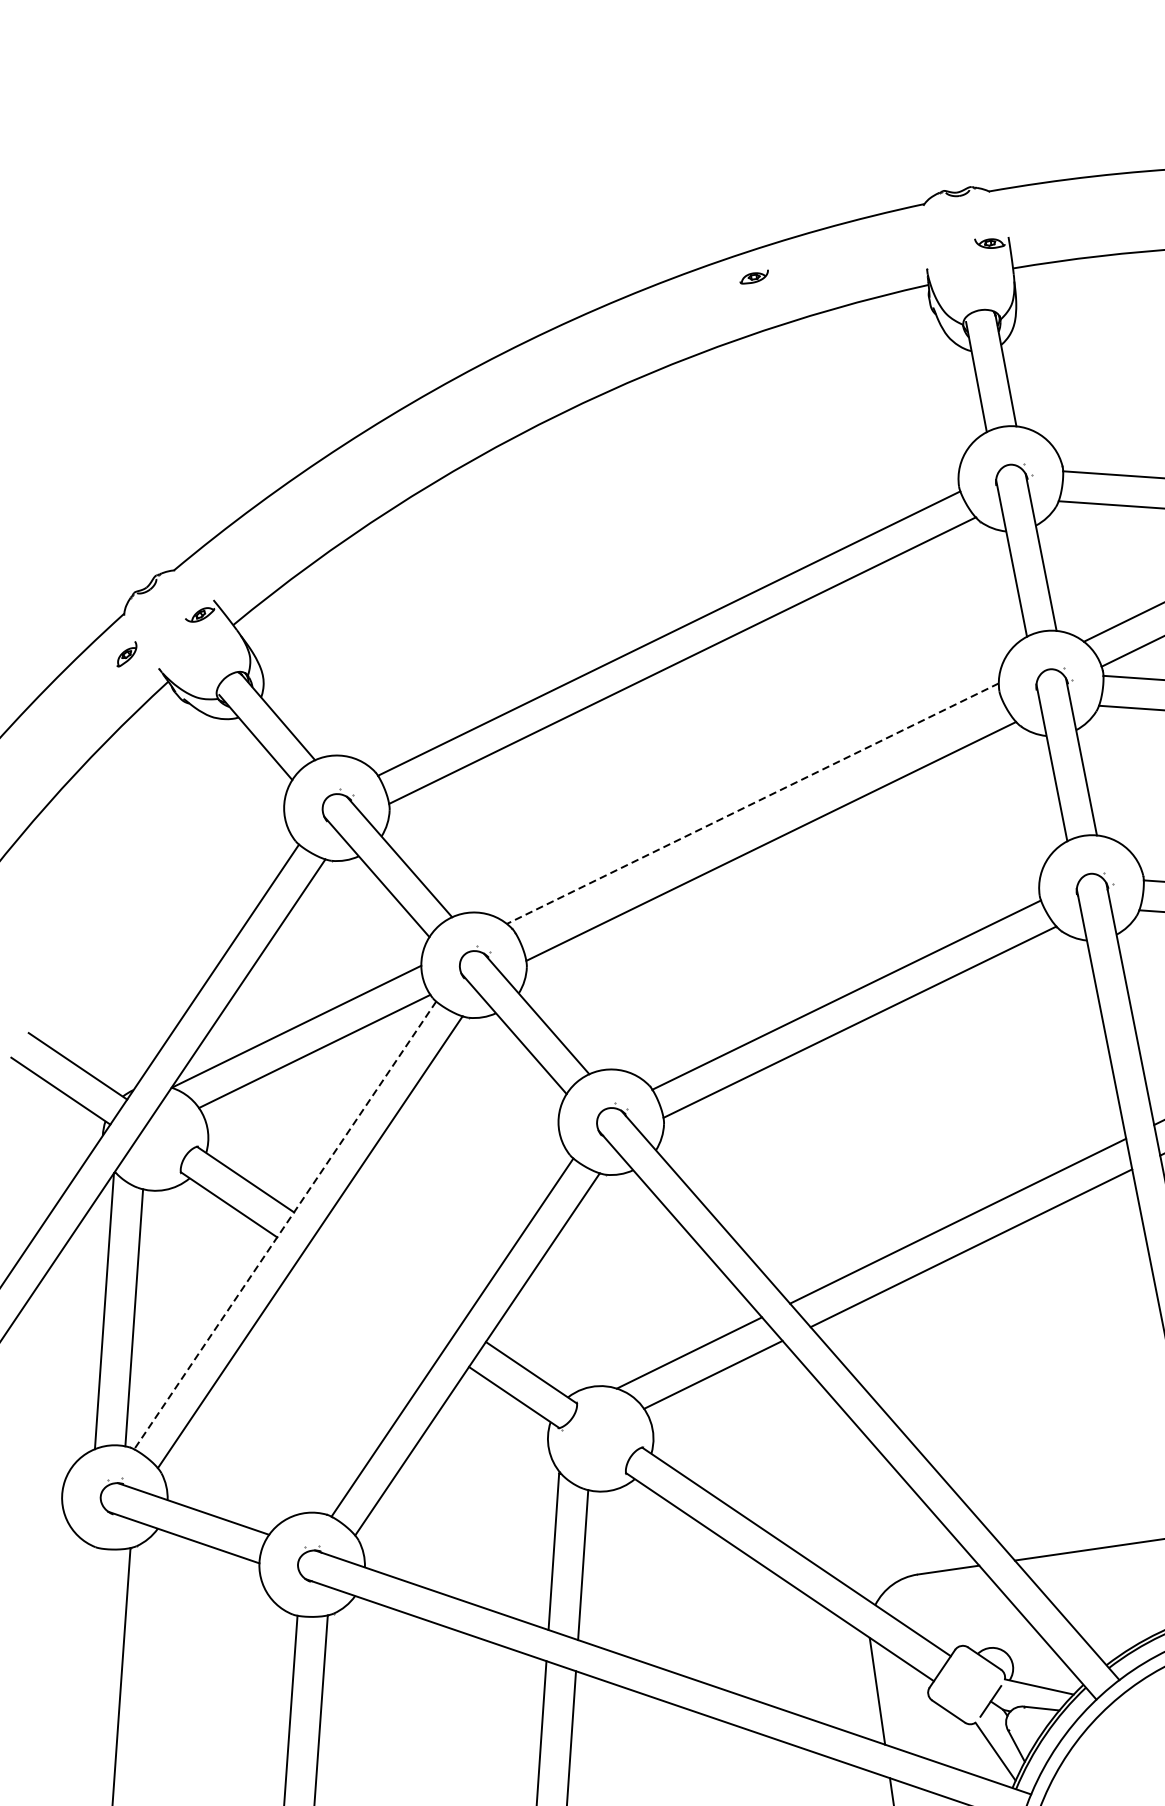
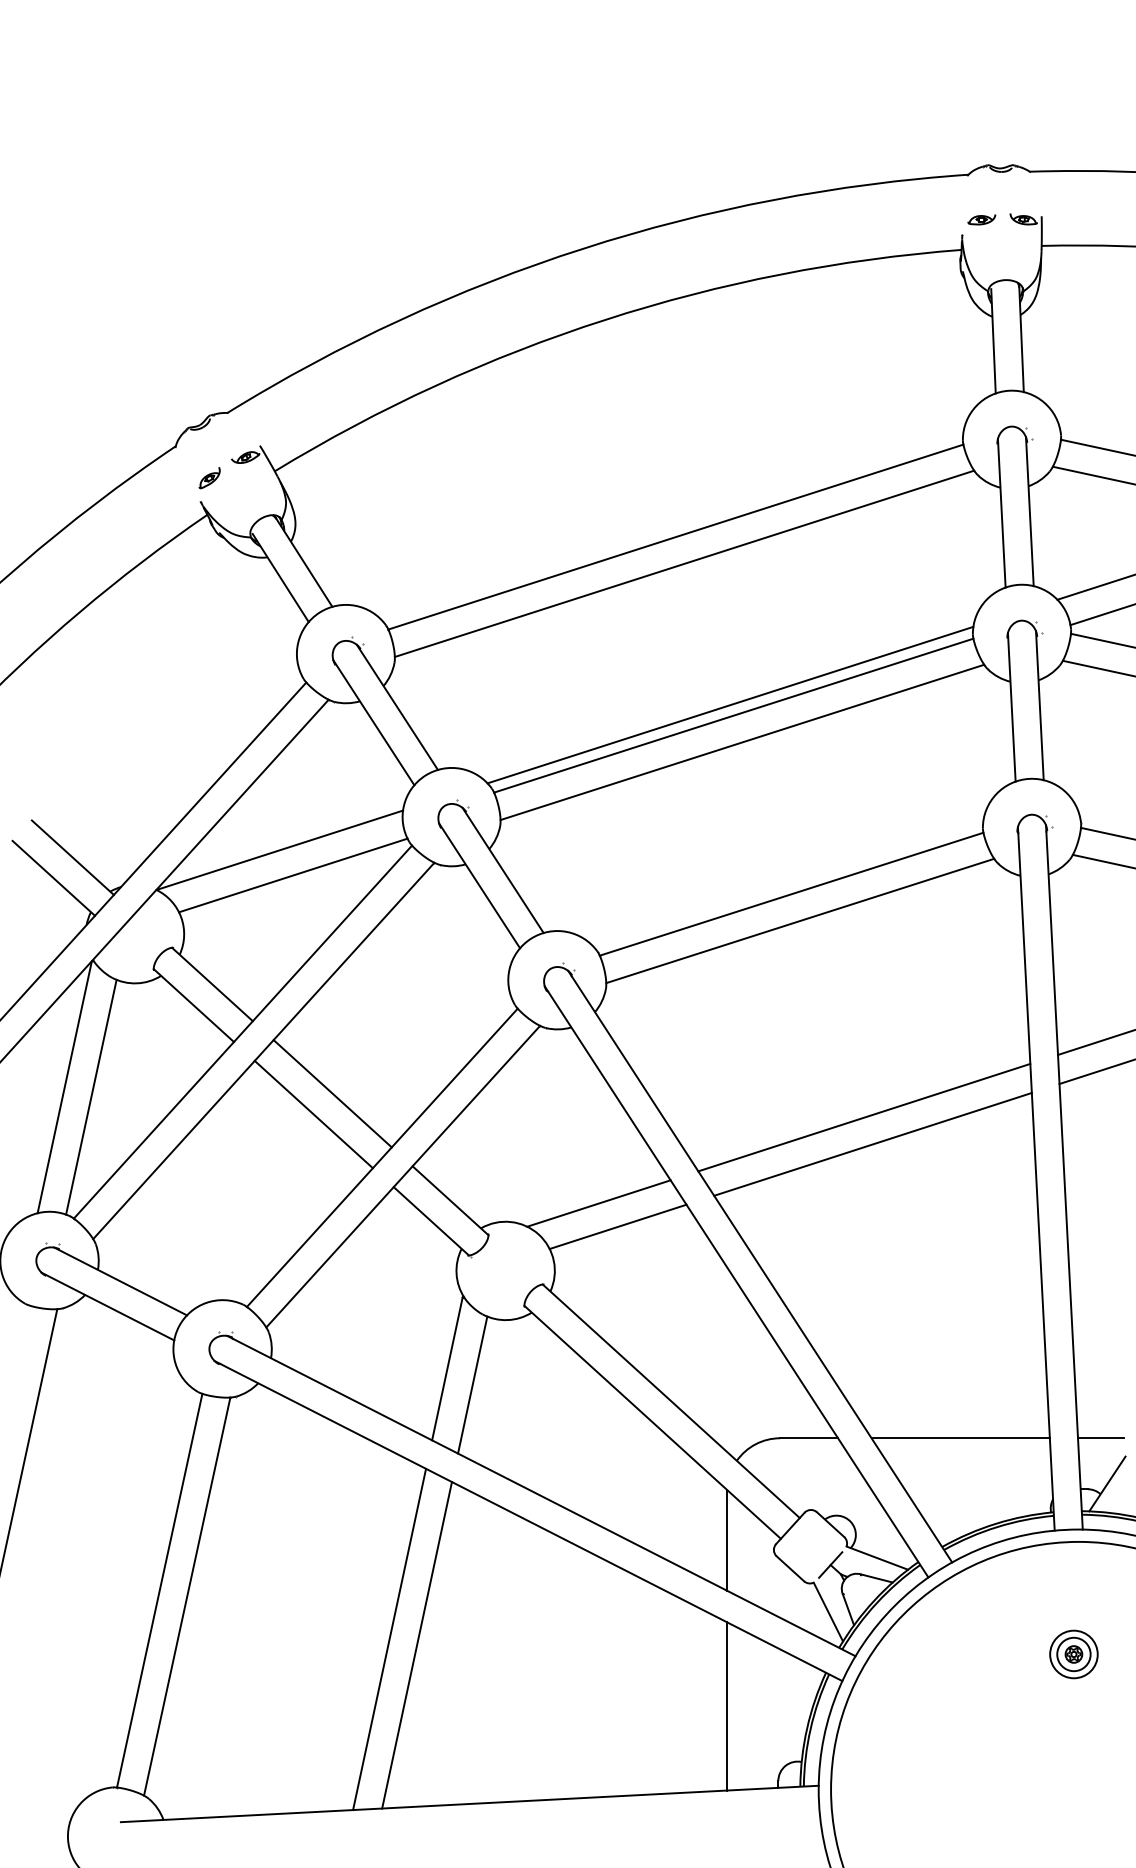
part: (753, 277) -> (981, 219), moved
part: (126, 654) -> (209, 478), moved
line: (752, 804) -> (730, 705), dashed -> solid
line: (757, 814) -> (733, 715), added
line: (284, 1225) -> (242, 1032), dashed -> solid
line: (389, 1276) -> (332, 1093), added
line: (372, 1302) -> (313, 1114), added

